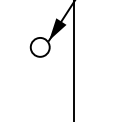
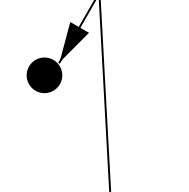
fill: (39, 46) -> (43, 73), added

